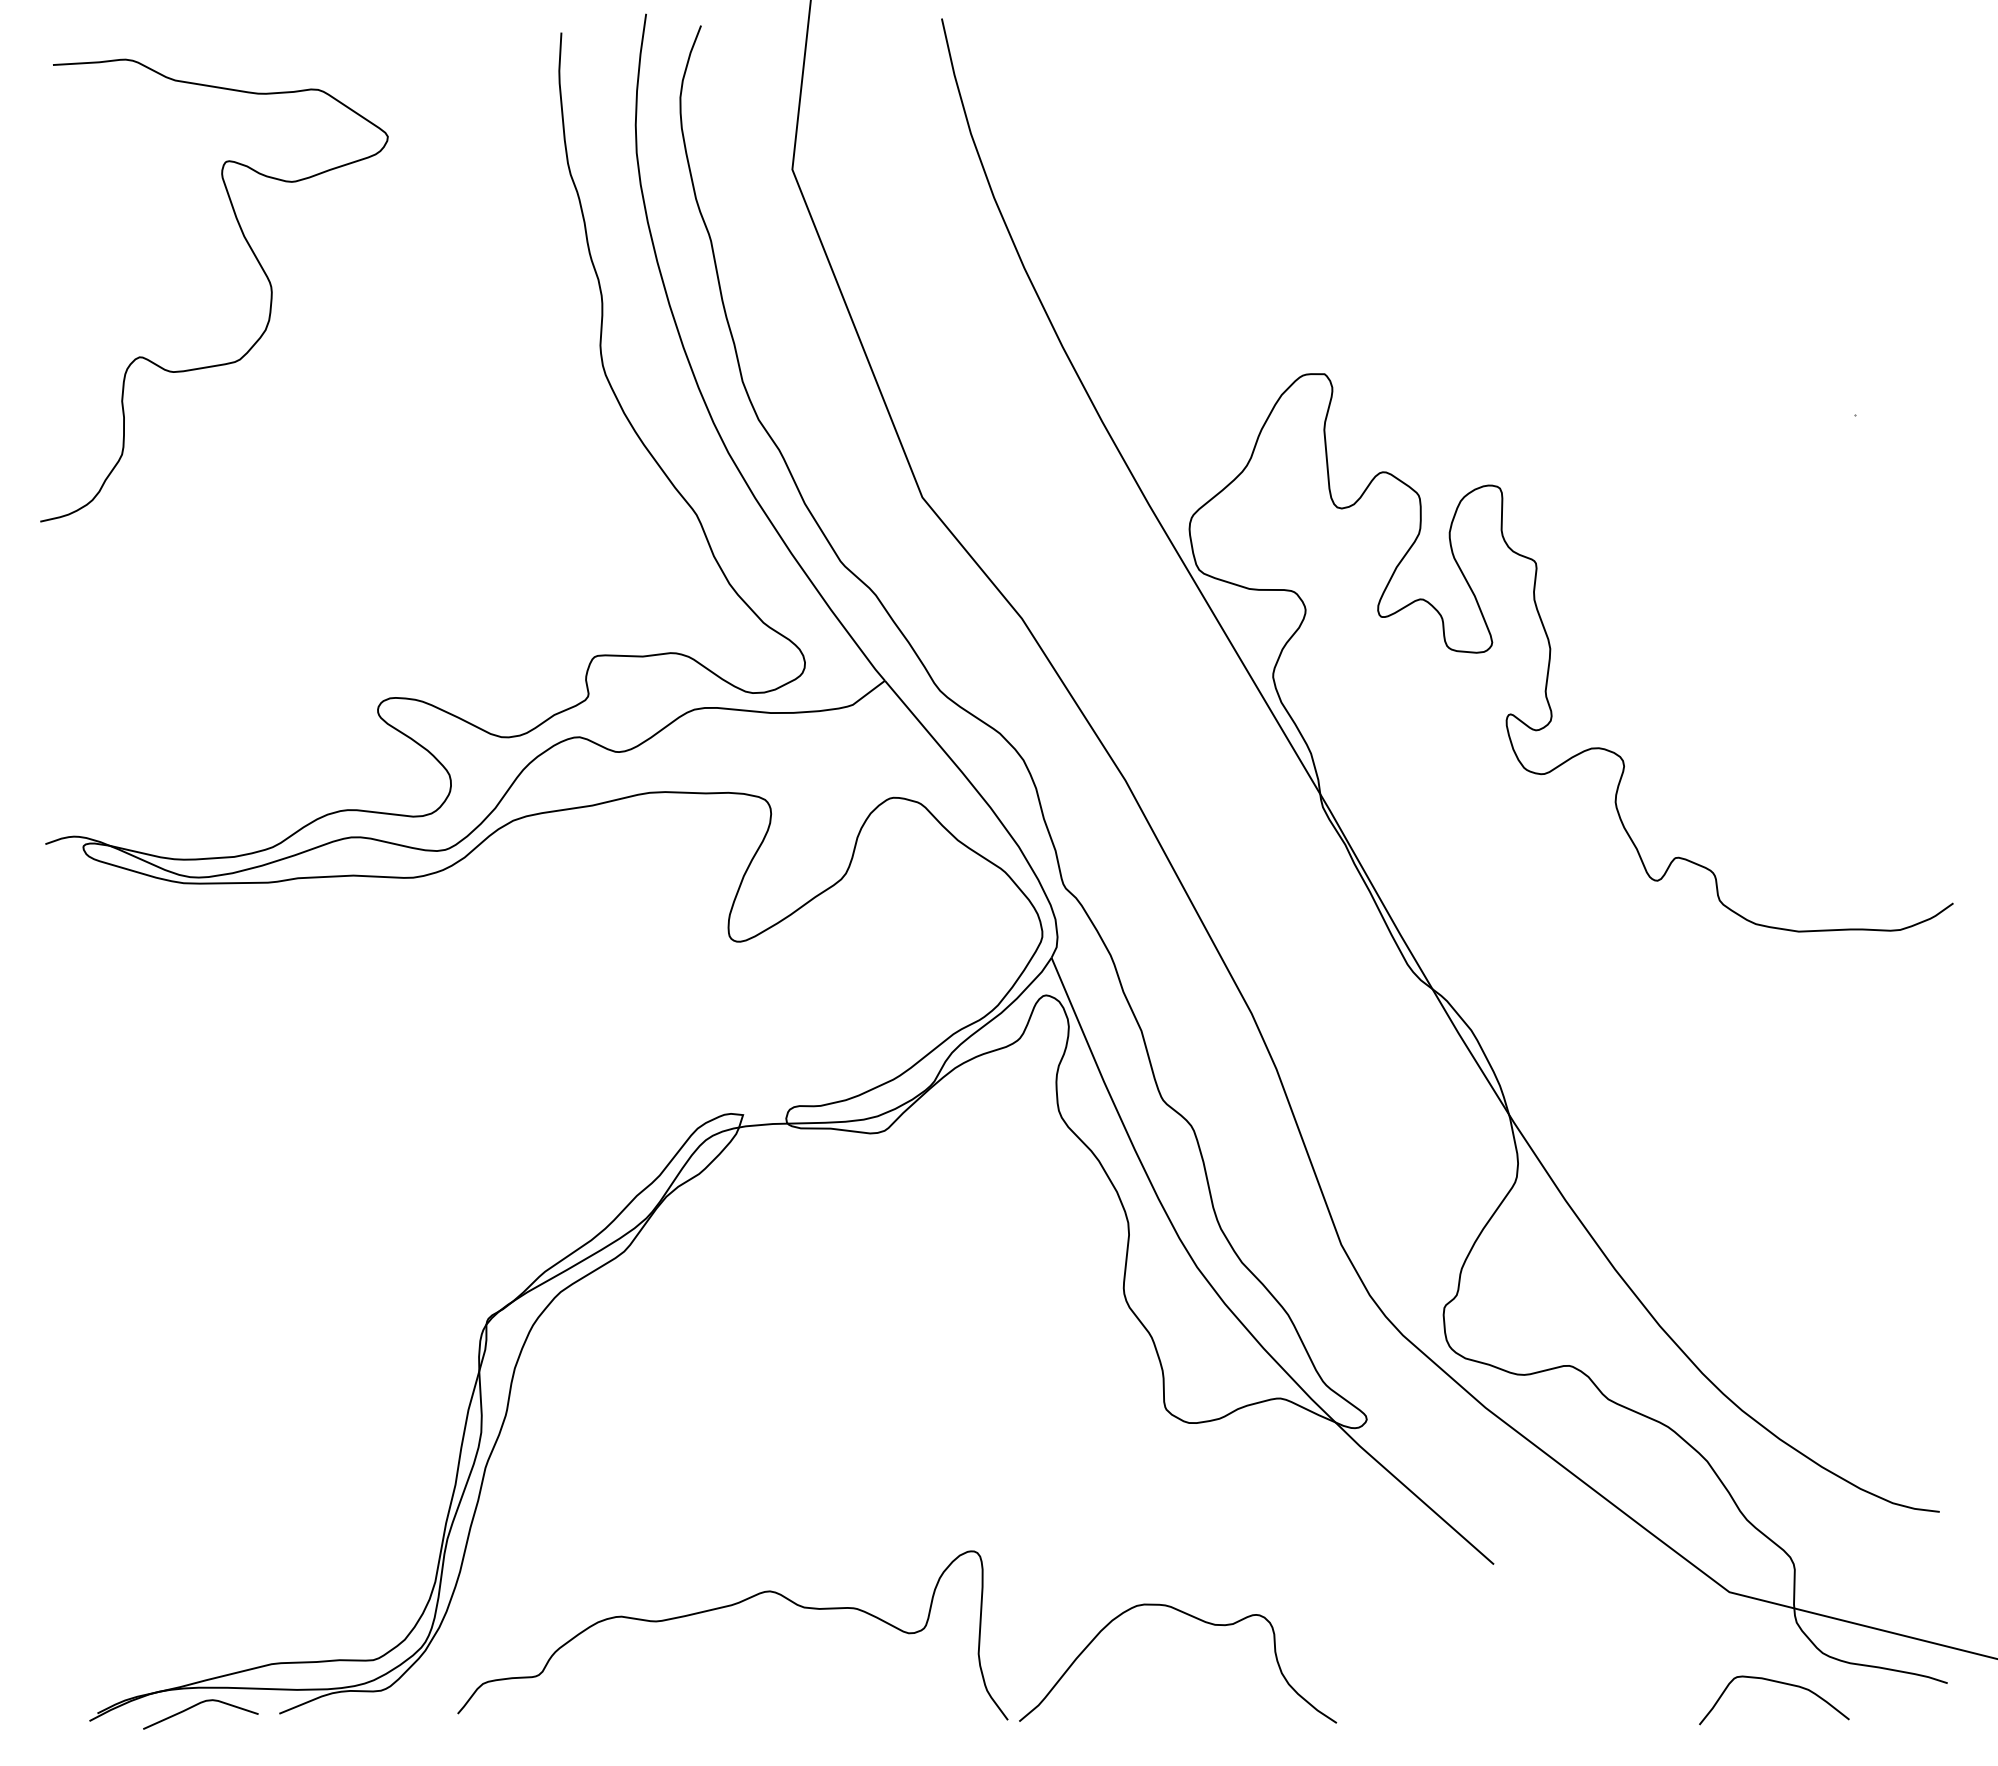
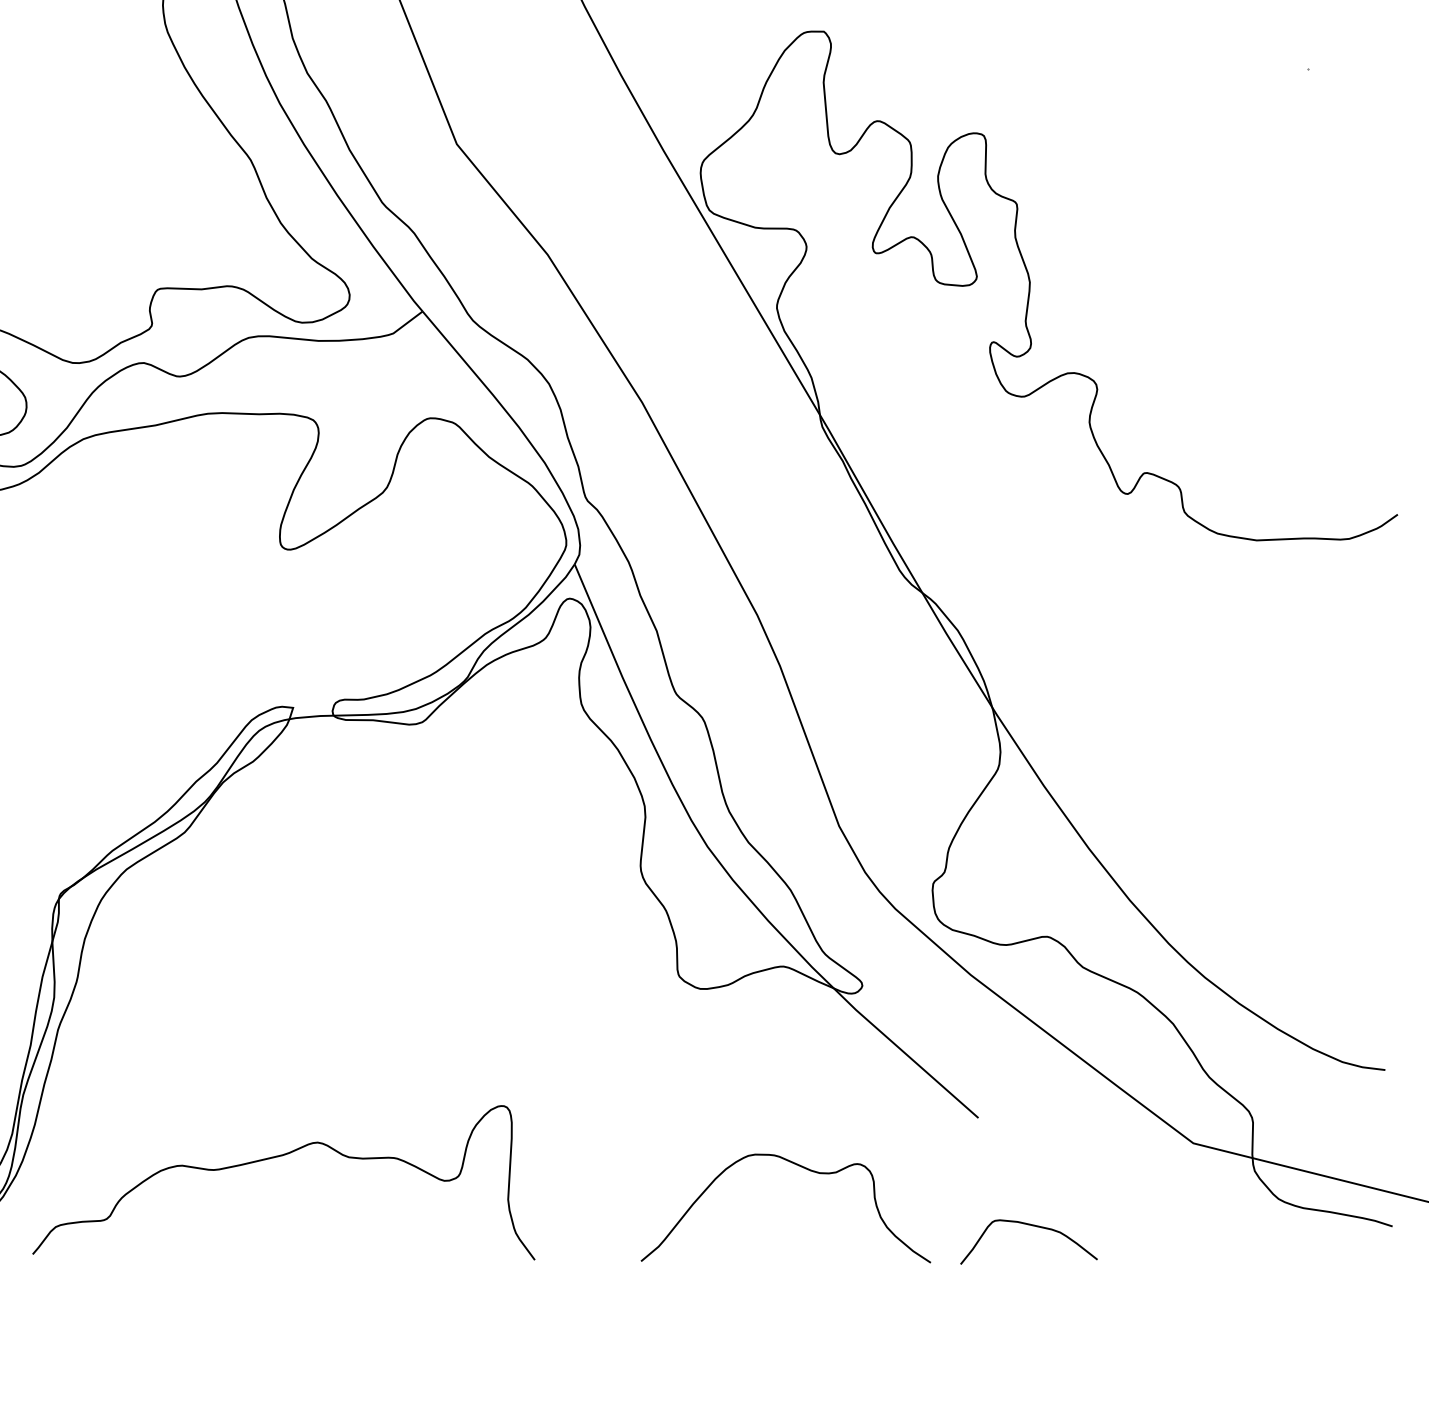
curve: (1196, 1619) -> (802, 1168), moved
curve: (1779, 1683) -> (1033, 1226), moved

